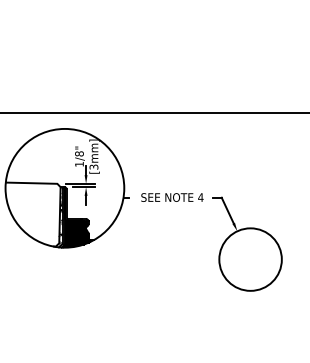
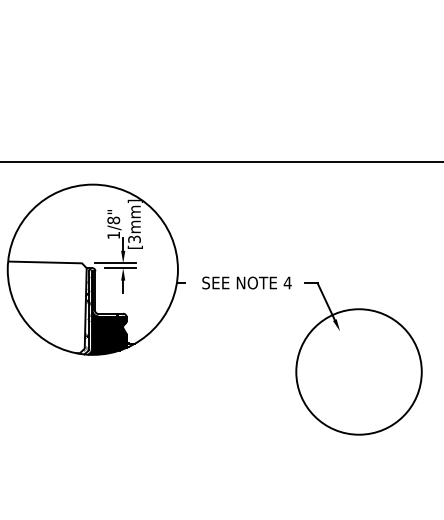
circle: (250, 259) -> (358, 371), size x1.4

